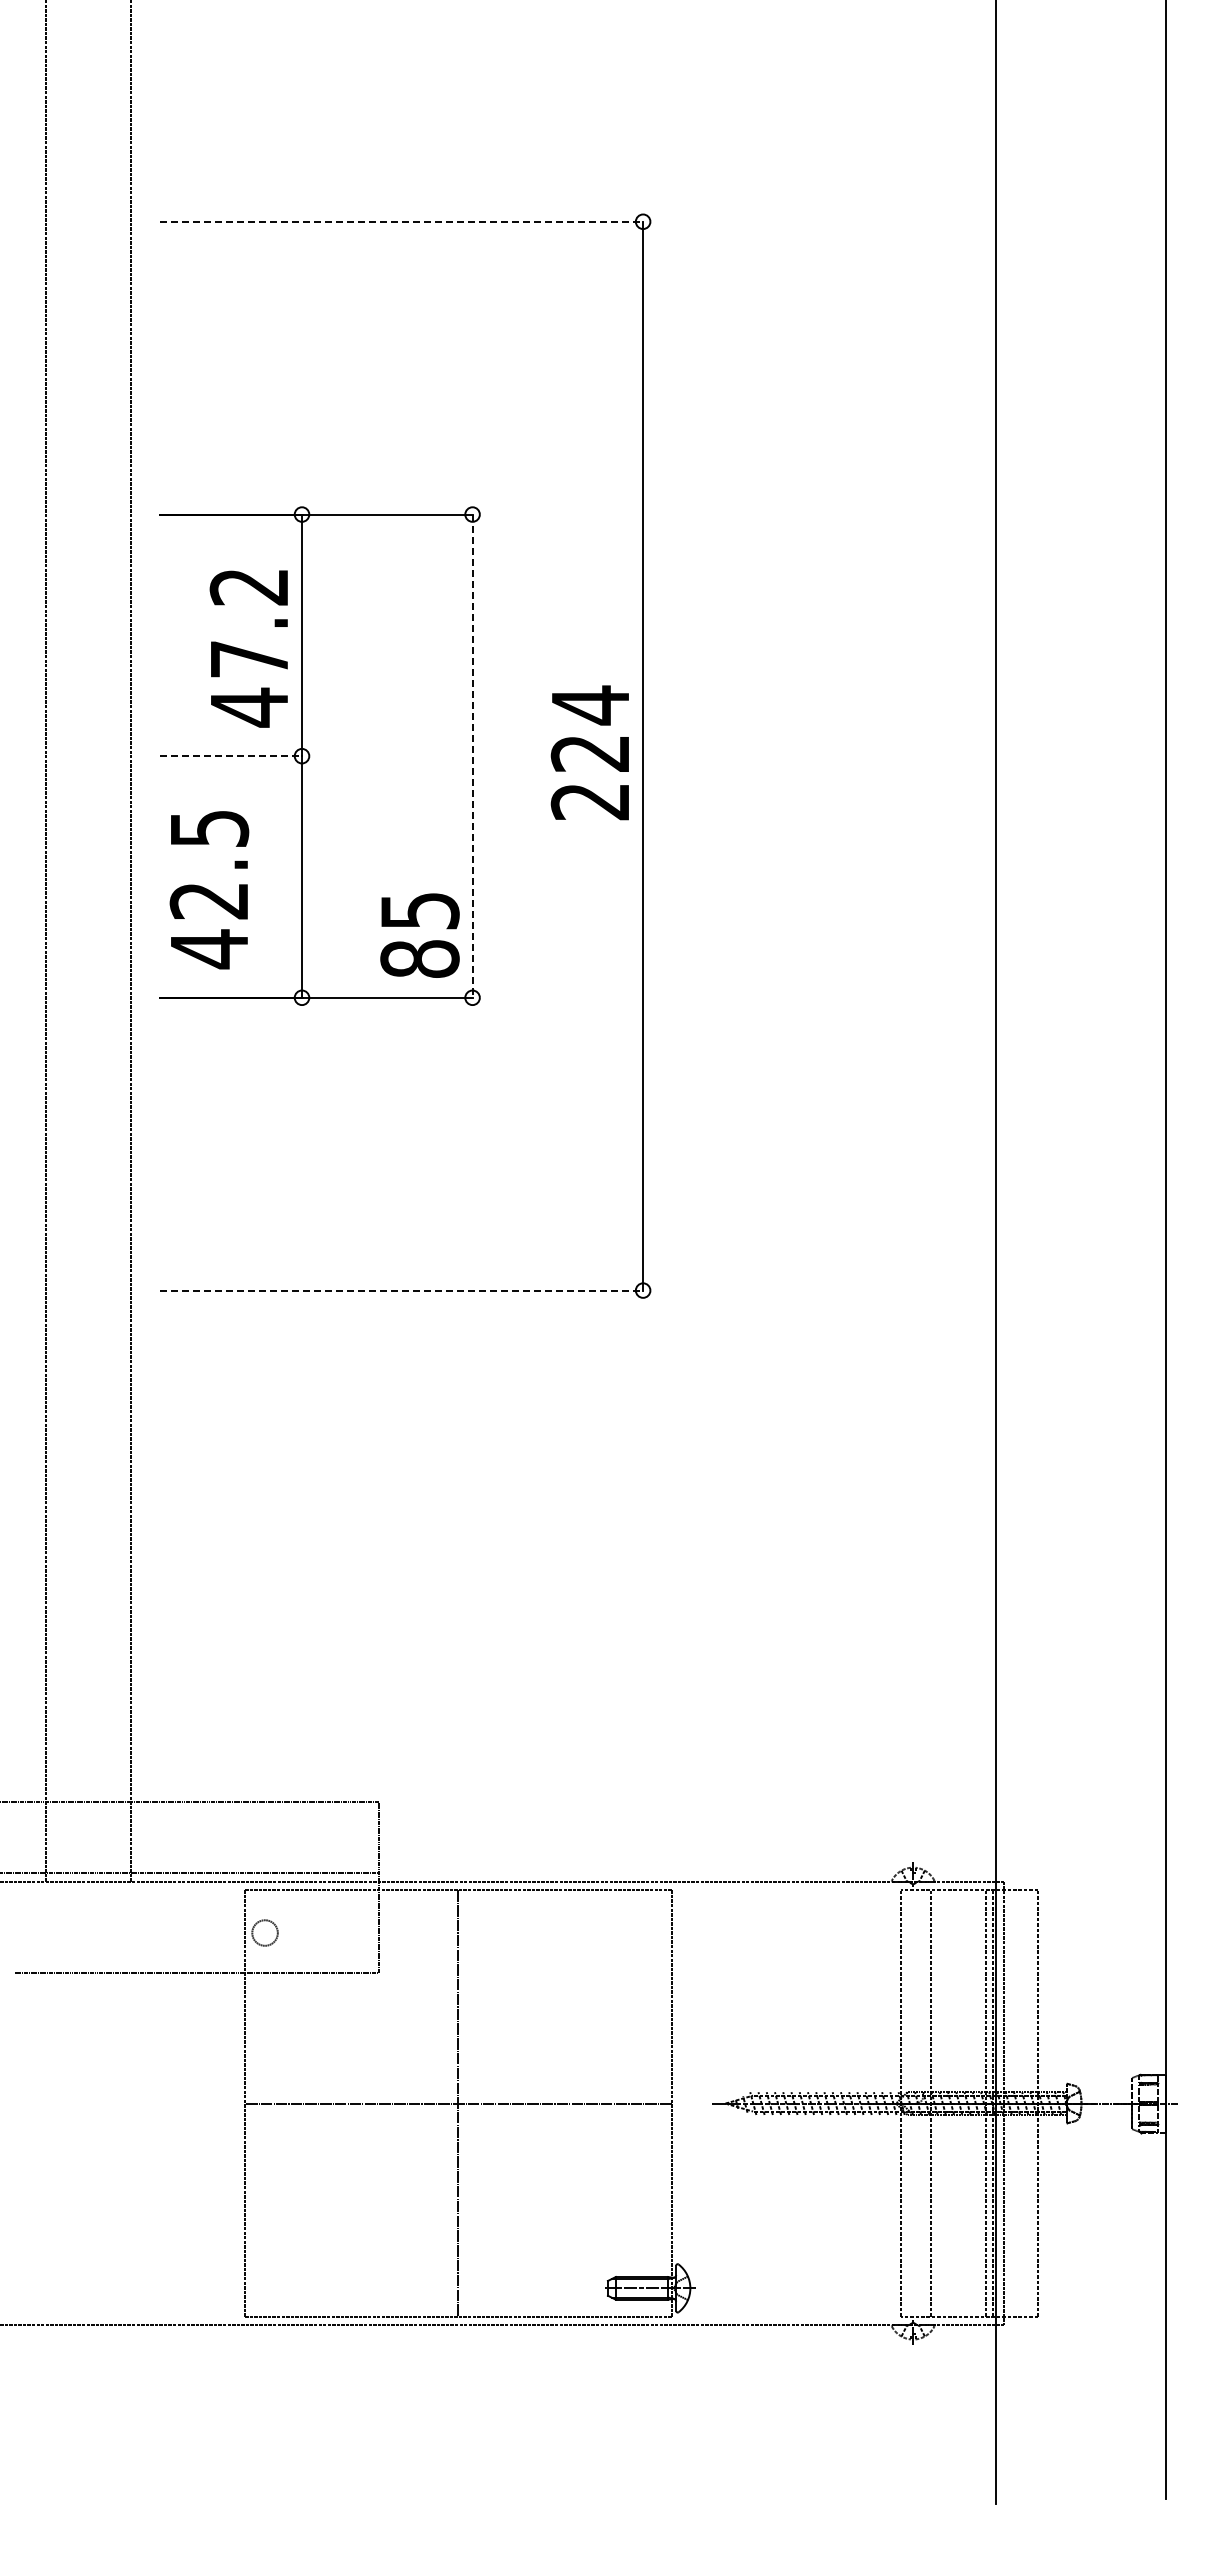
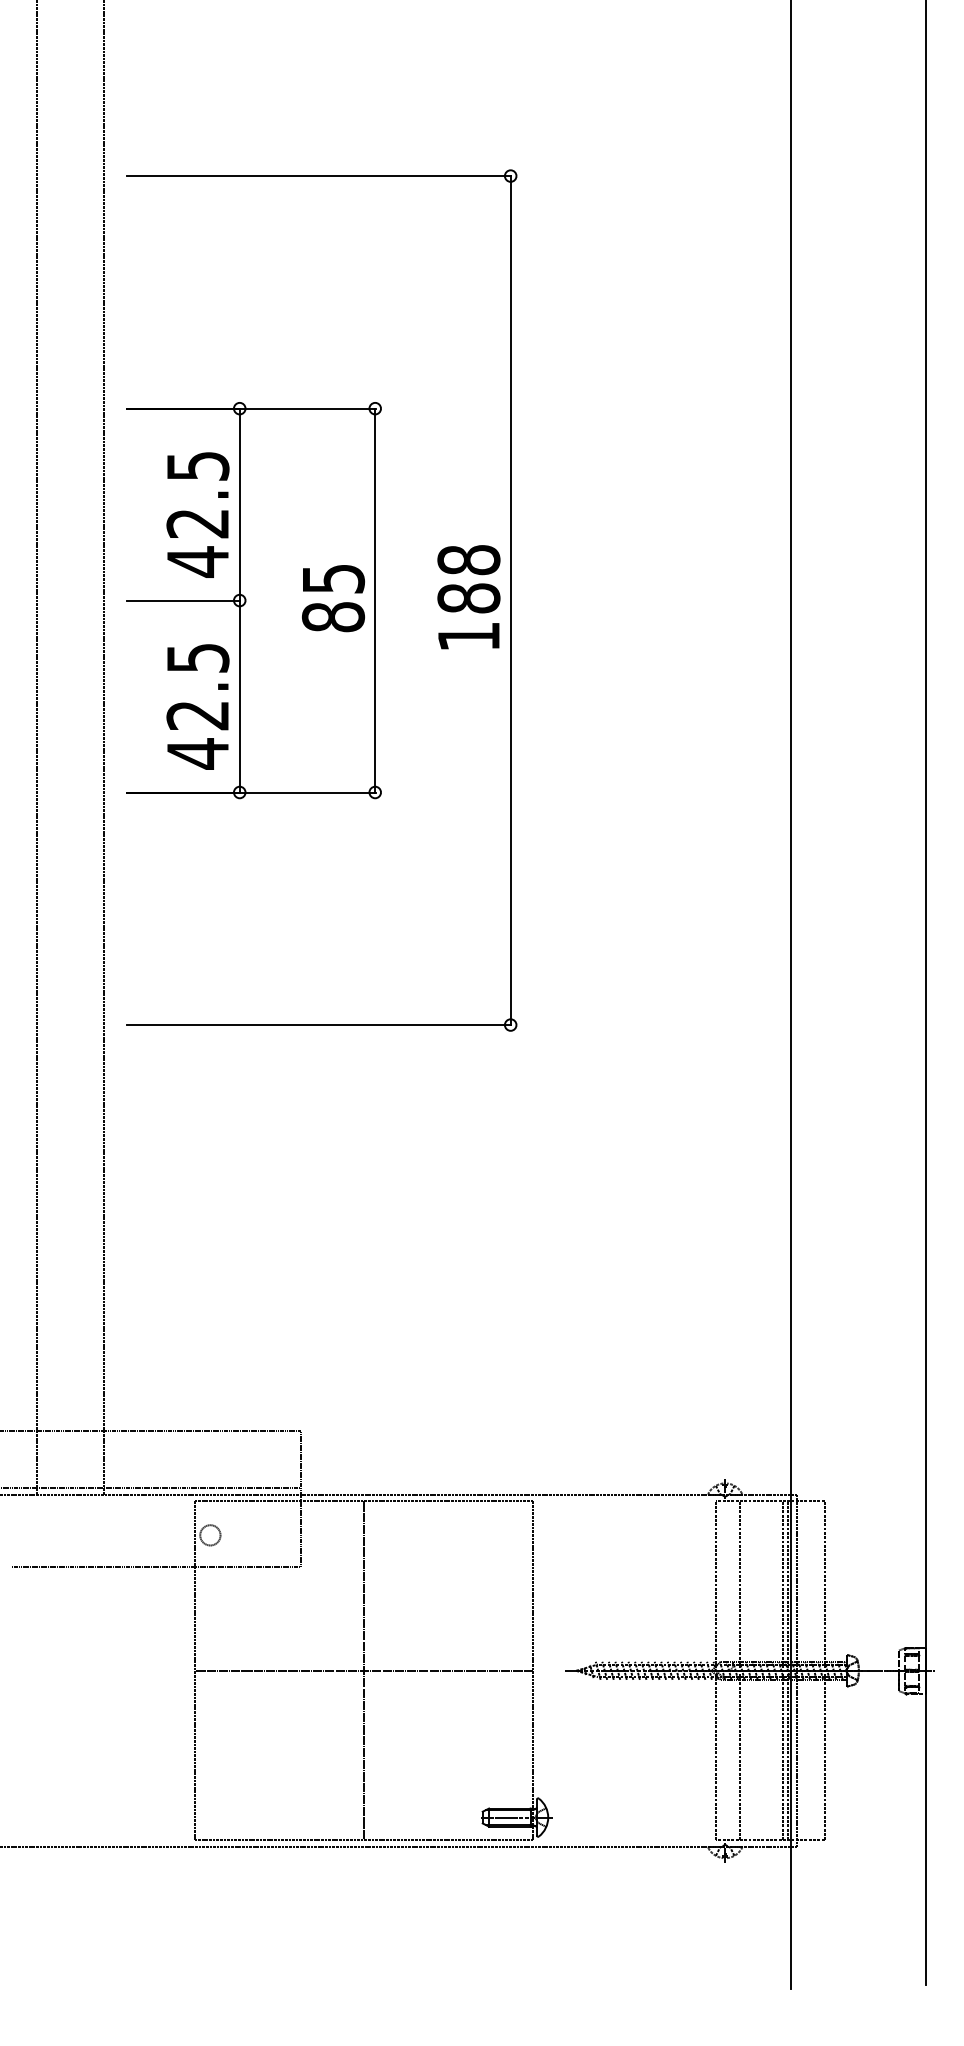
line: (401, 221) -> (318, 175), dashed -> solid
text: (249, 623) -> (198, 495), 47.2 -> 42.5
text: (590, 752) -> (468, 597), 224 -> 188
line: (231, 756) -> (183, 600), dashed -> solid
line: (472, 756) -> (375, 600), dashed -> solid
text: (209, 890) -> (198, 707), moved
text: (419, 935) -> (333, 598), moved
line: (401, 1290) -> (318, 1024), dashed -> solid

